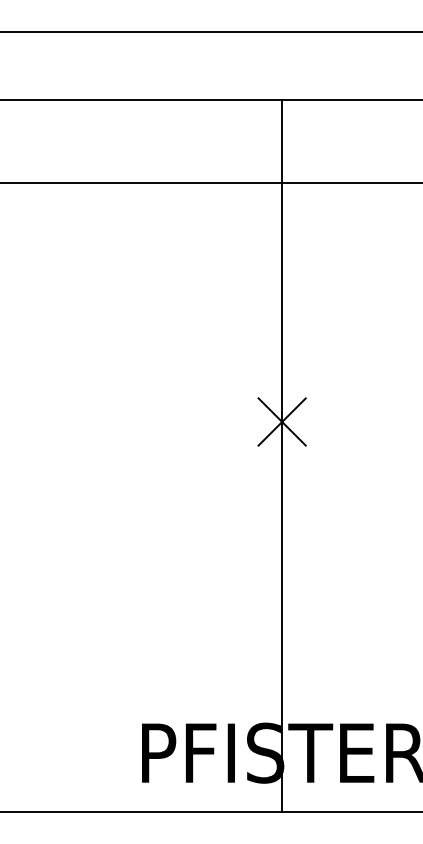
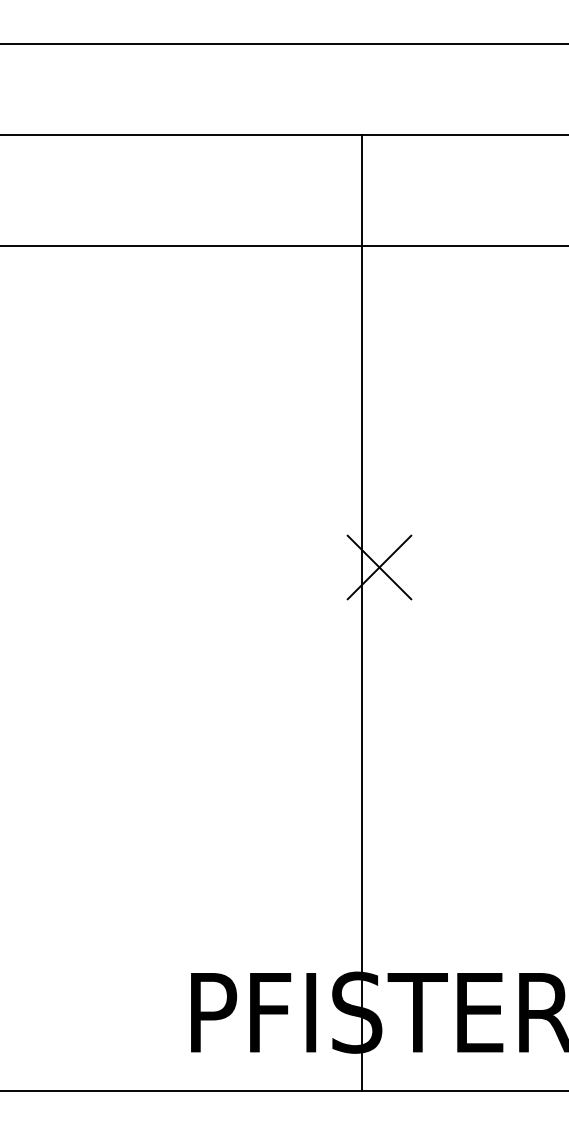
line: (282, 456) -> (361, 613), moved

